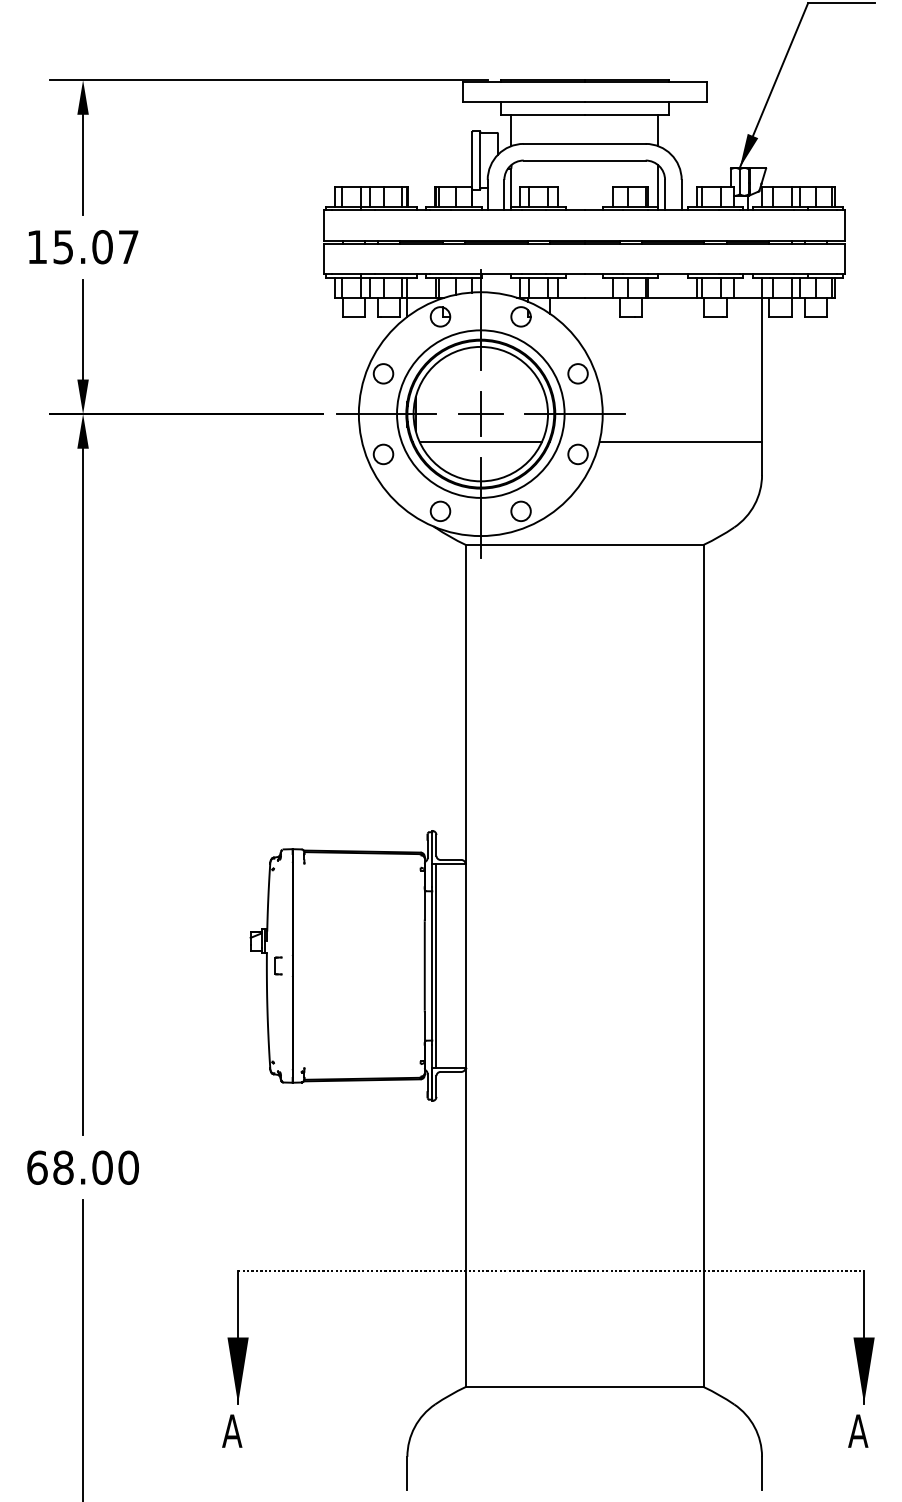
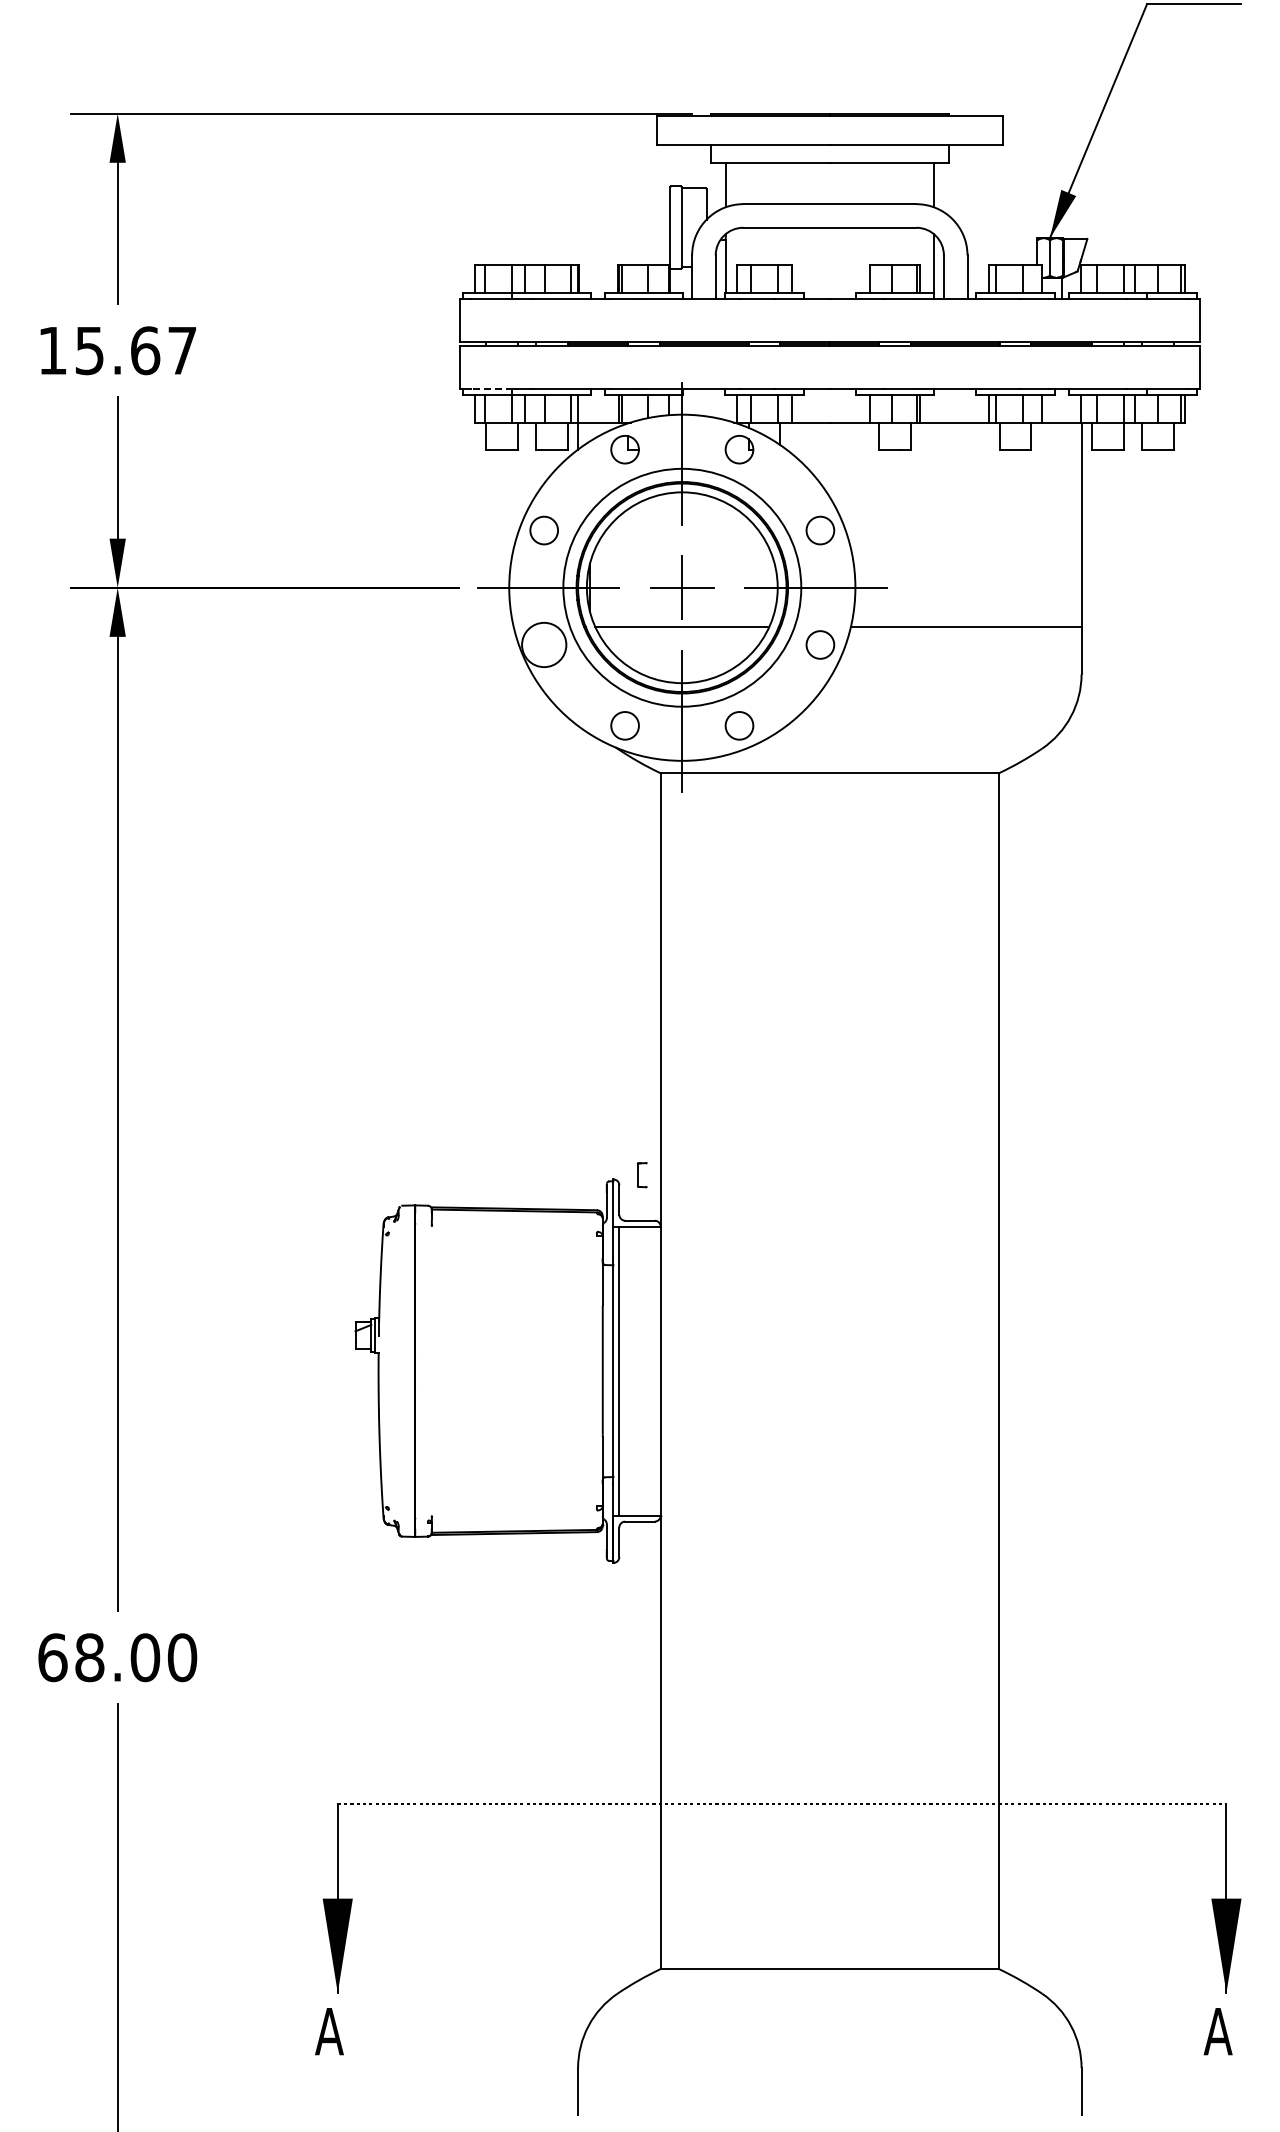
text: (102, 247) -> (145, 350), 15.07 -> 15.67
line: (346, 274) -> (491, 389), solid -> dashed
circle: (383, 454) -> (544, 644), size x1.6
part: (278, 966) -> (641, 1175), moved

